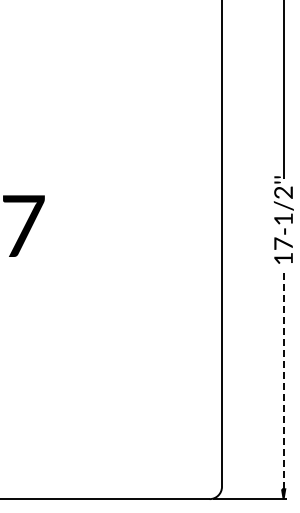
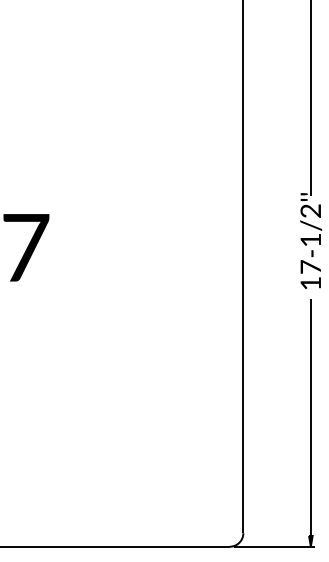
line: (283, 380) -> (310, 416), dashed -> solid

